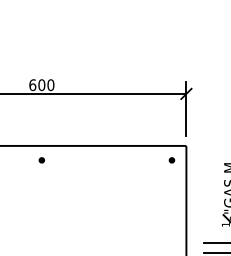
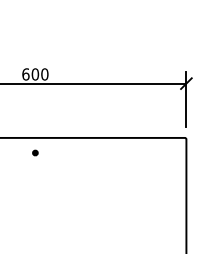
part: (171, 160) -> (170, 153), removed

